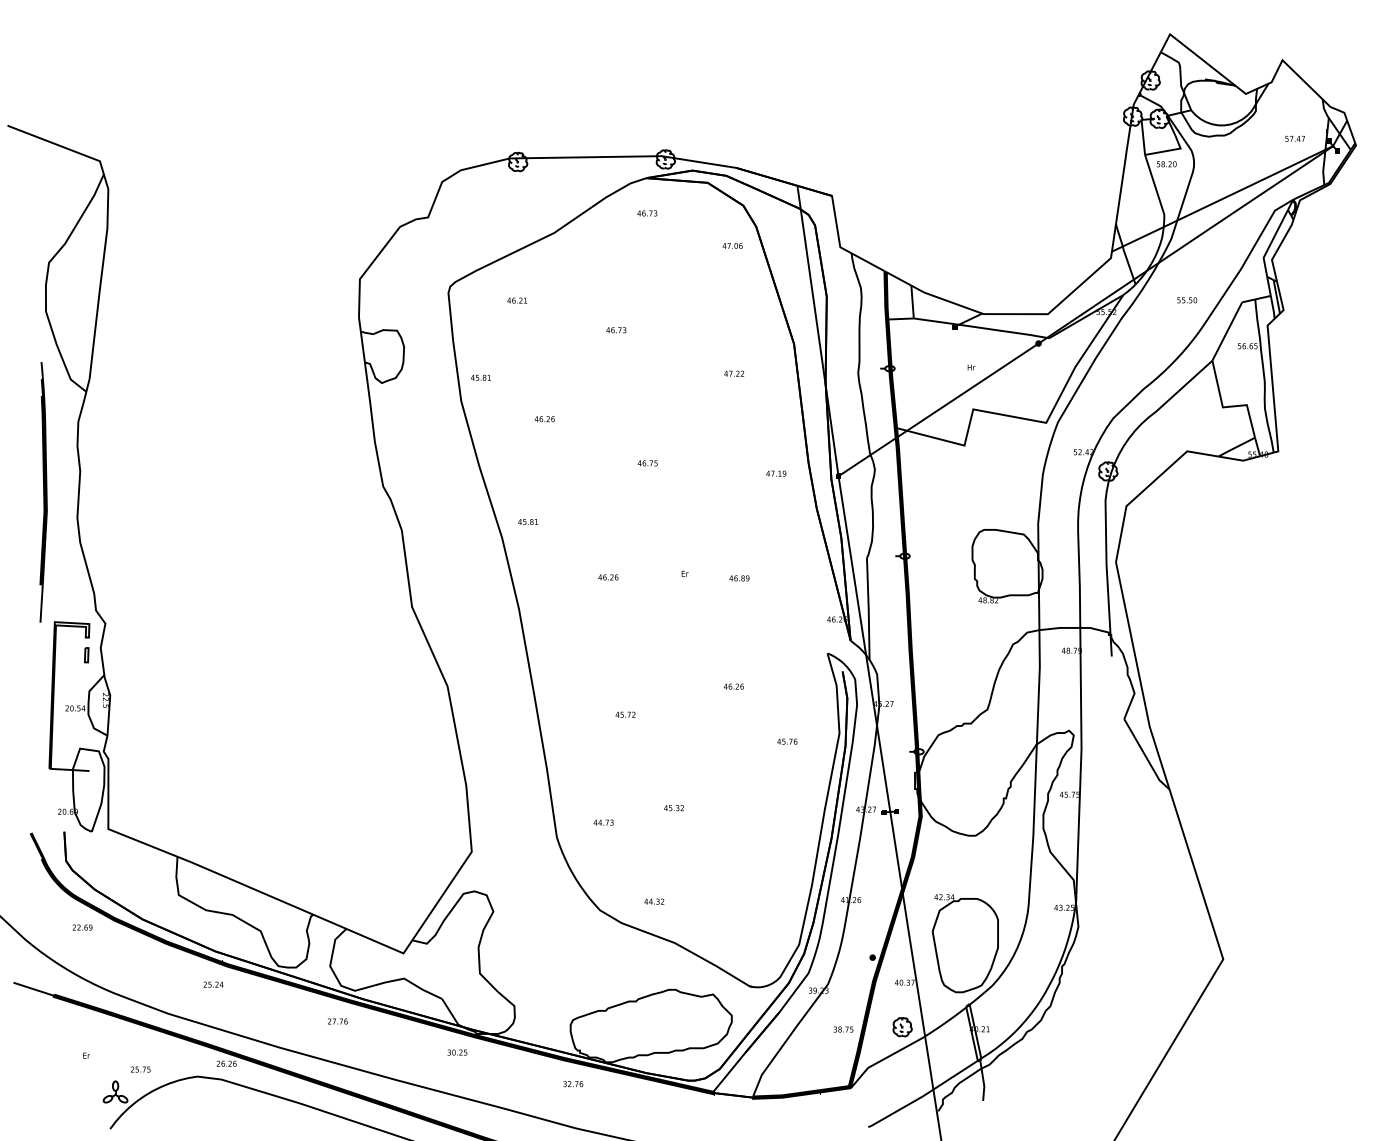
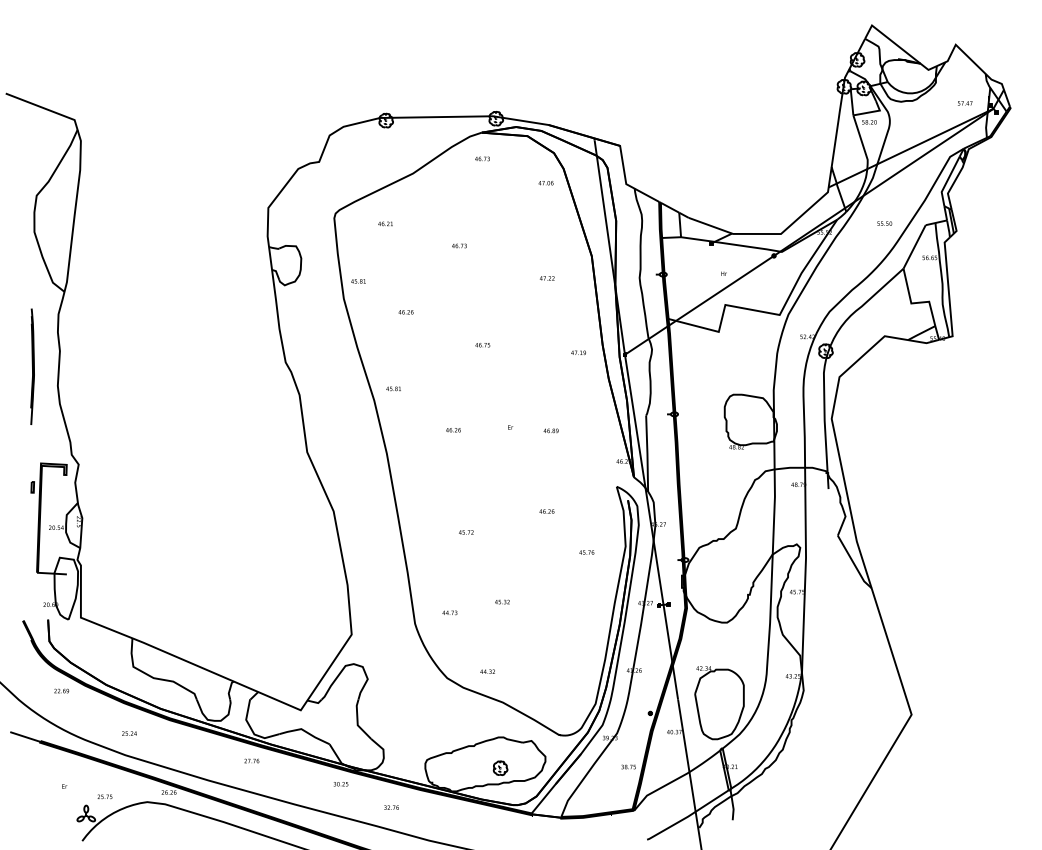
part: (43, 492) -> (32, 366), size x0.6
part: (86, 655) -> (32, 487), moved
text: (213, 984) -> (129, 733), moved
part: (902, 1027) -> (500, 768), moved
text: (573, 1084) -> (391, 807), moved

